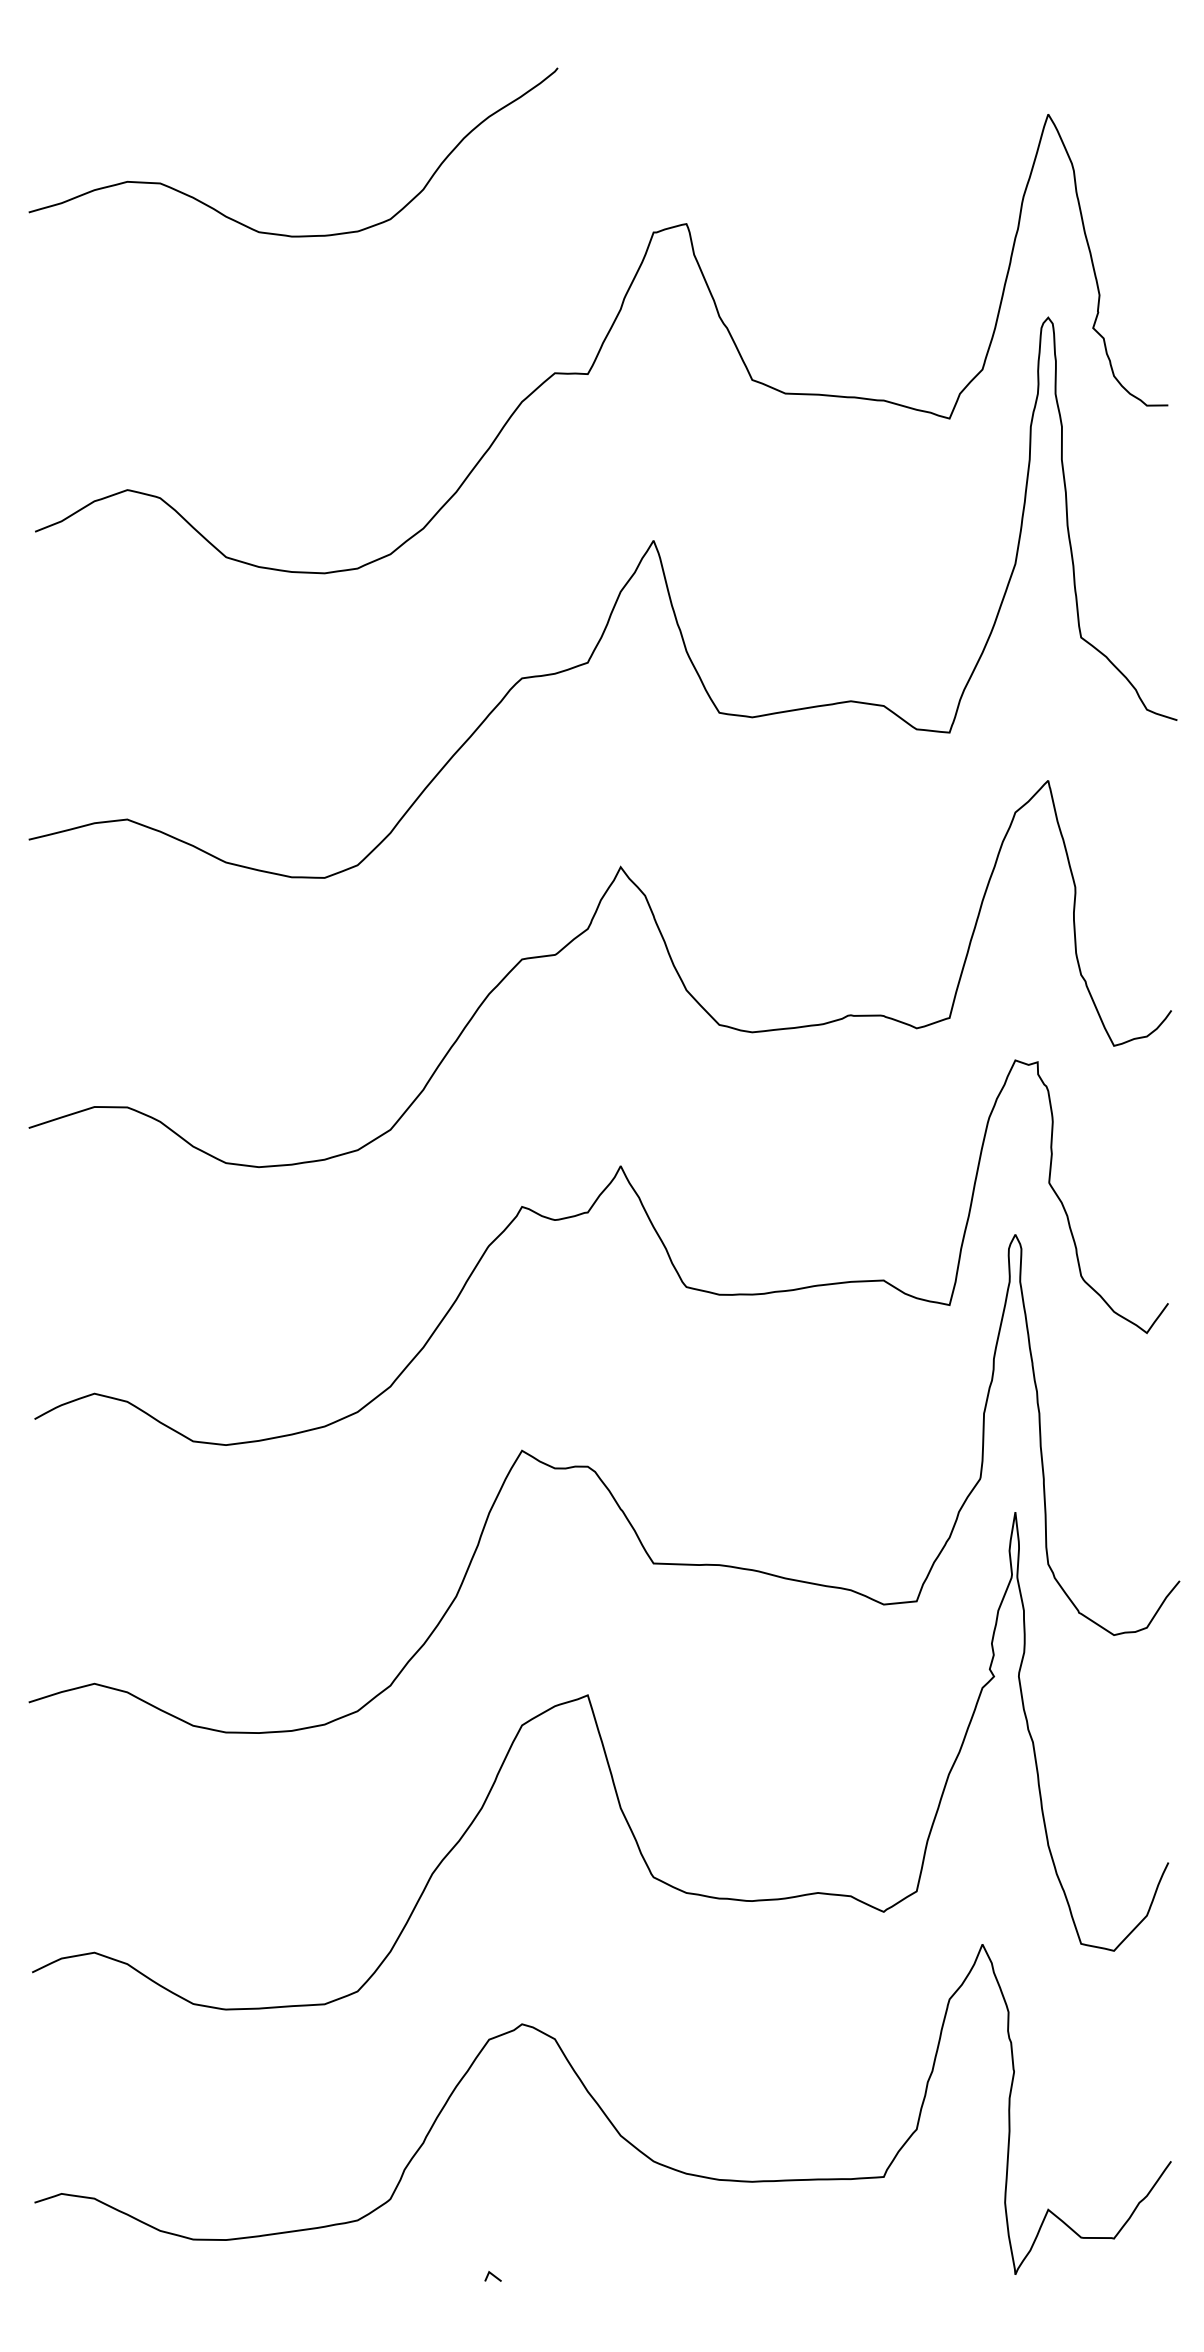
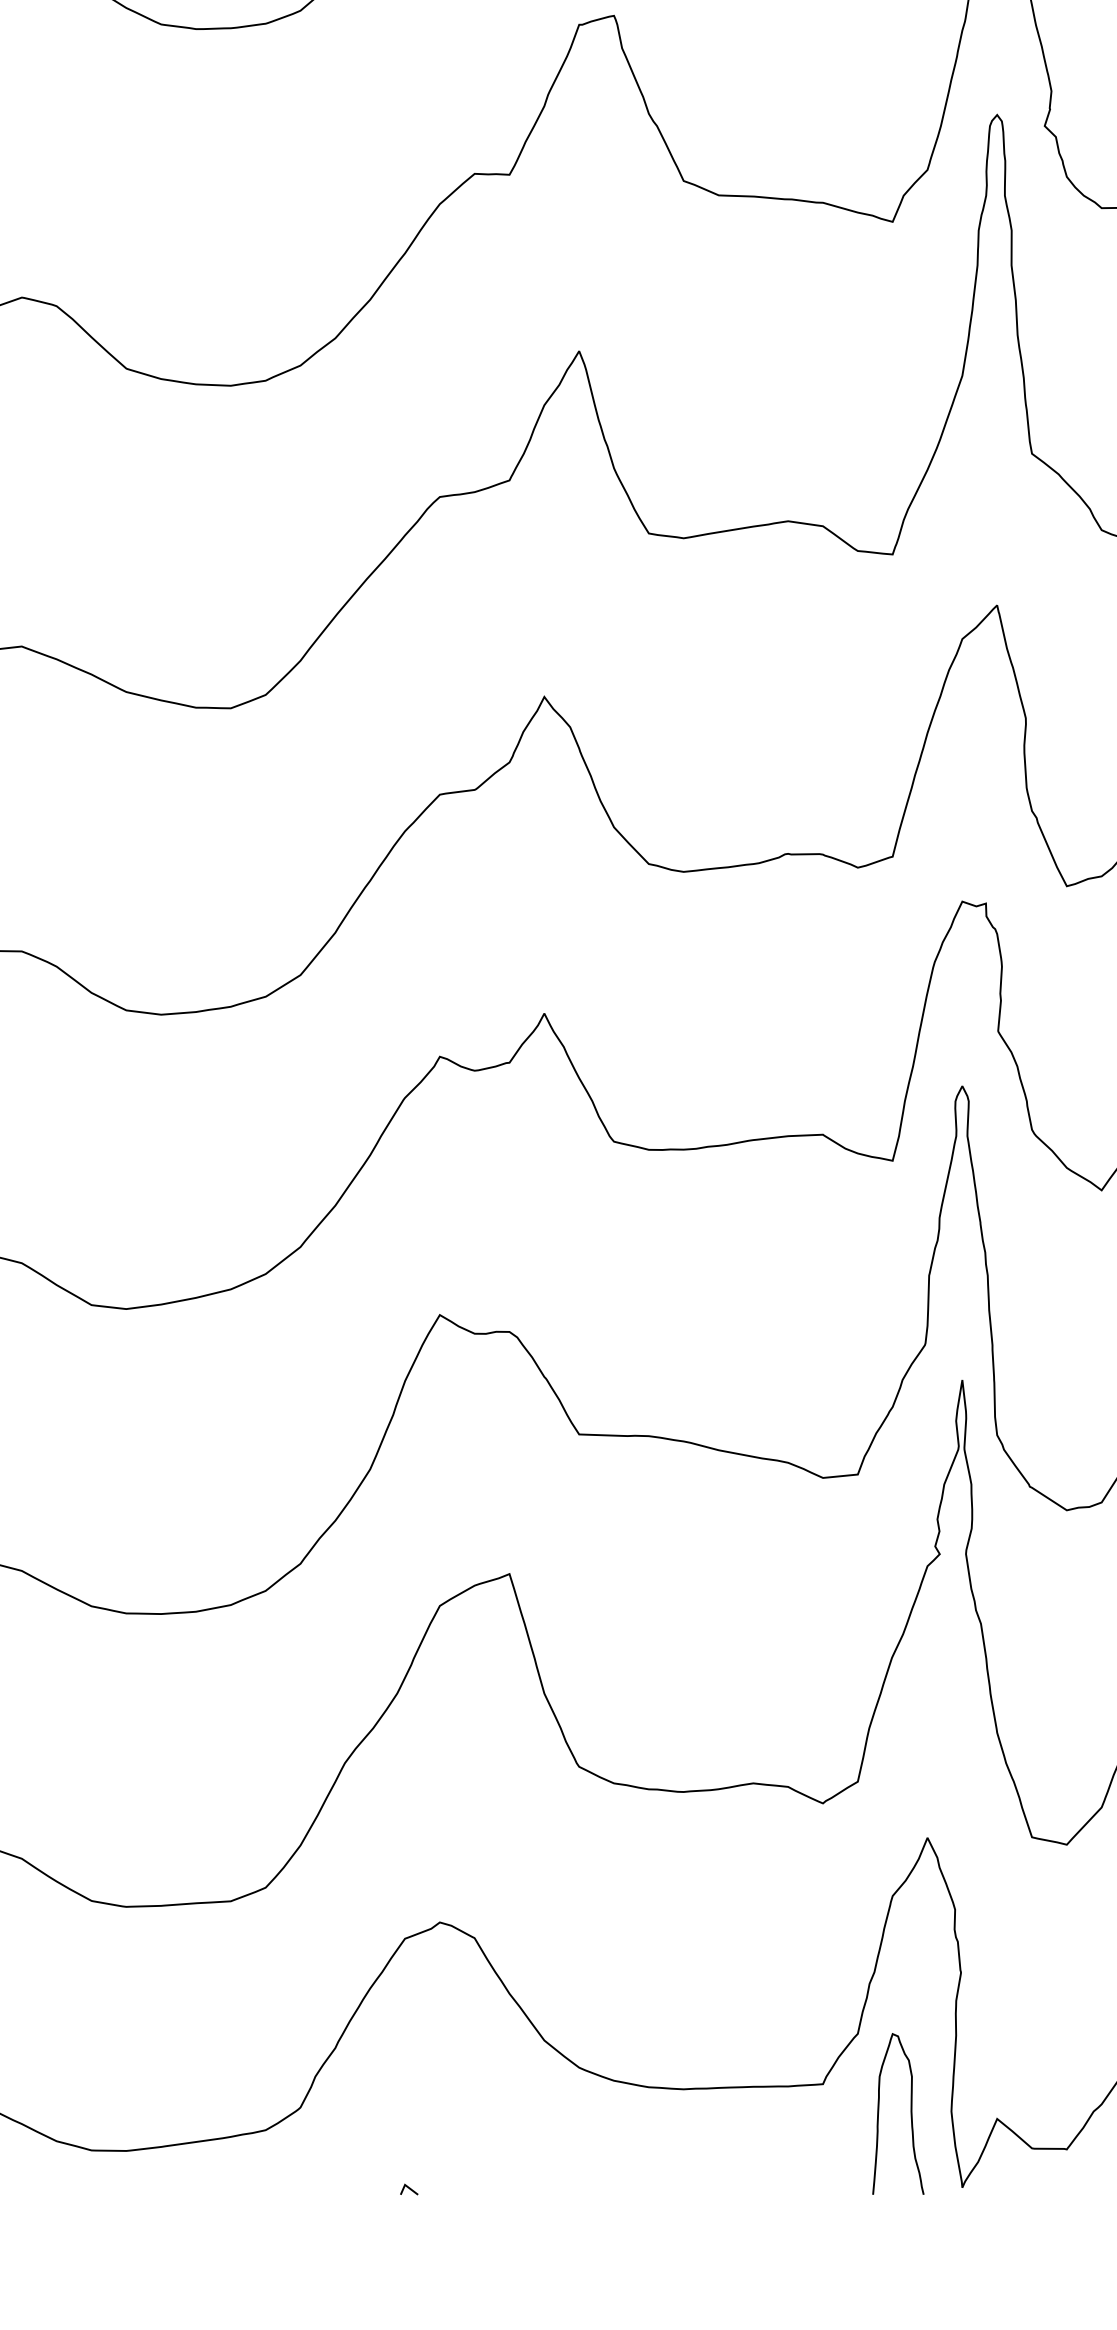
curve: (966, 2204) -> (910, 2113), added

